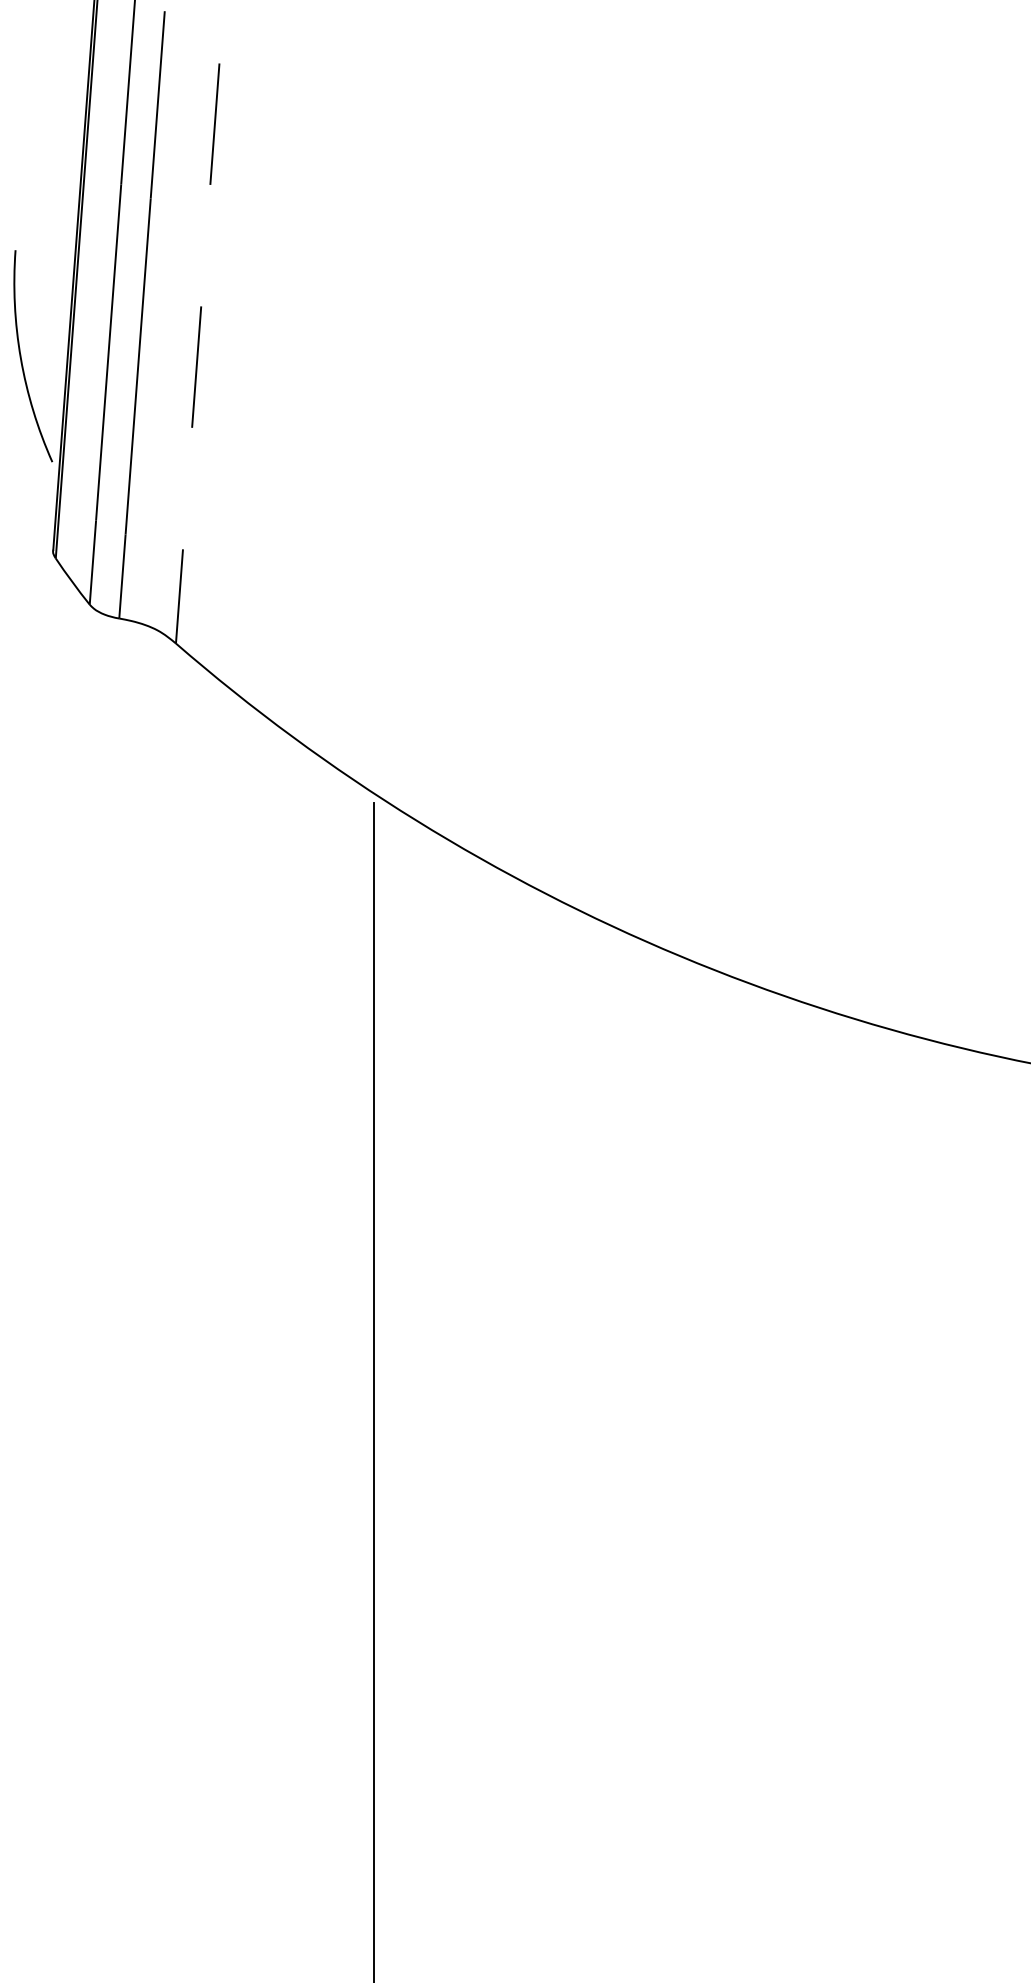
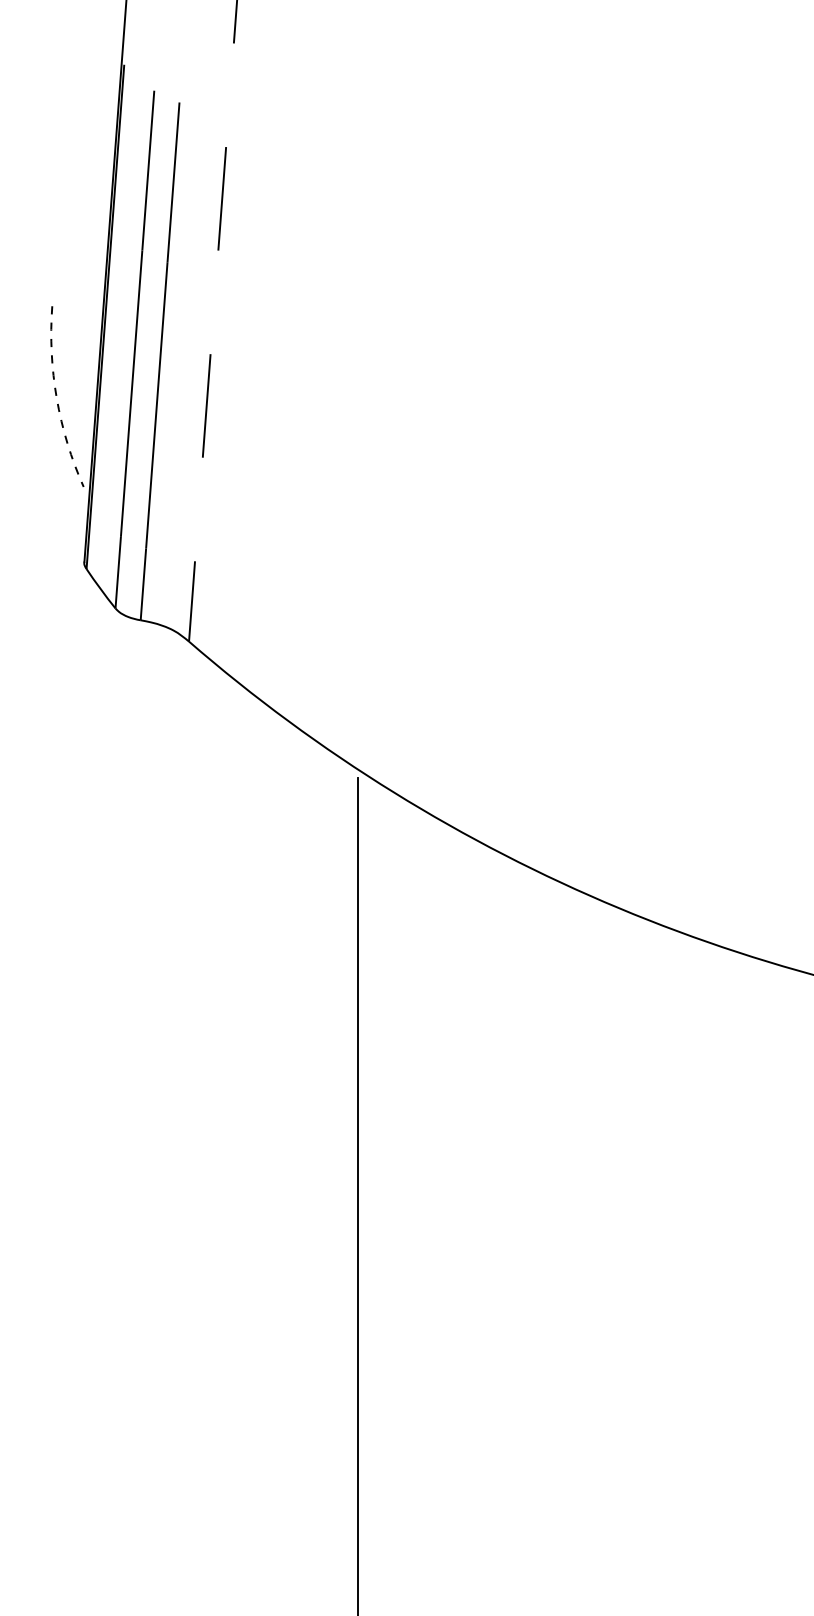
arc: (20, 358) -> (56, 398), solid -> dashed

